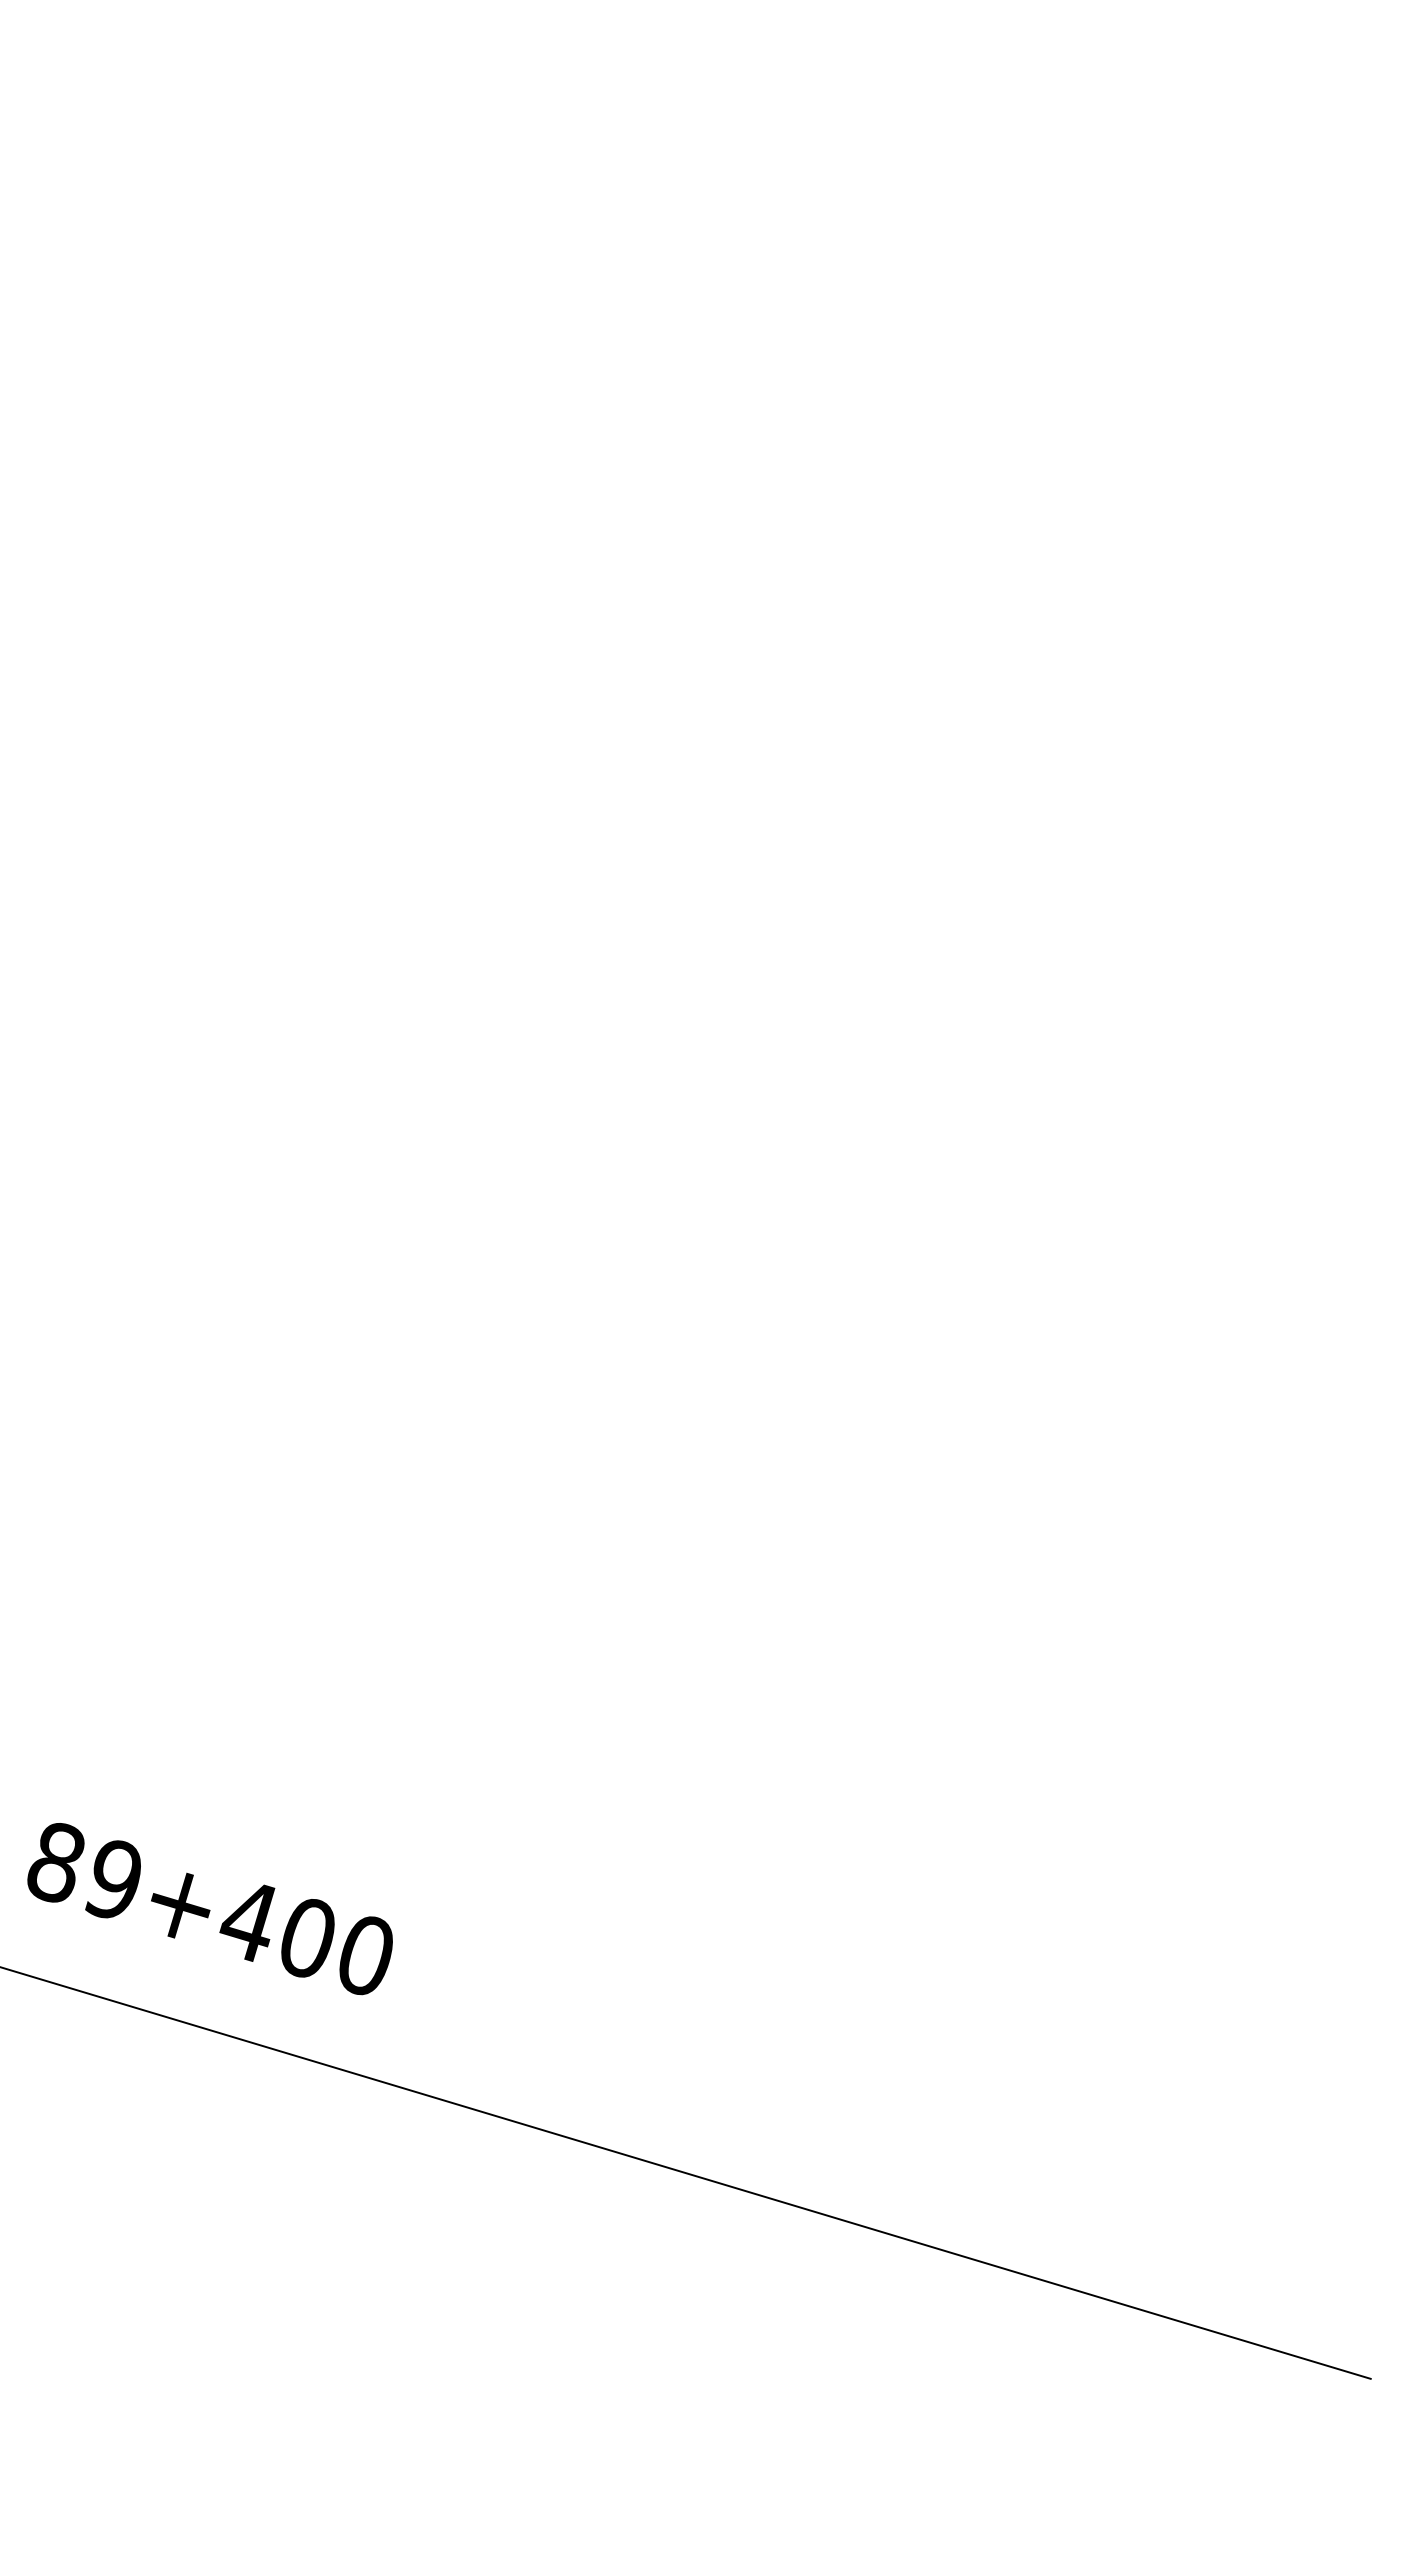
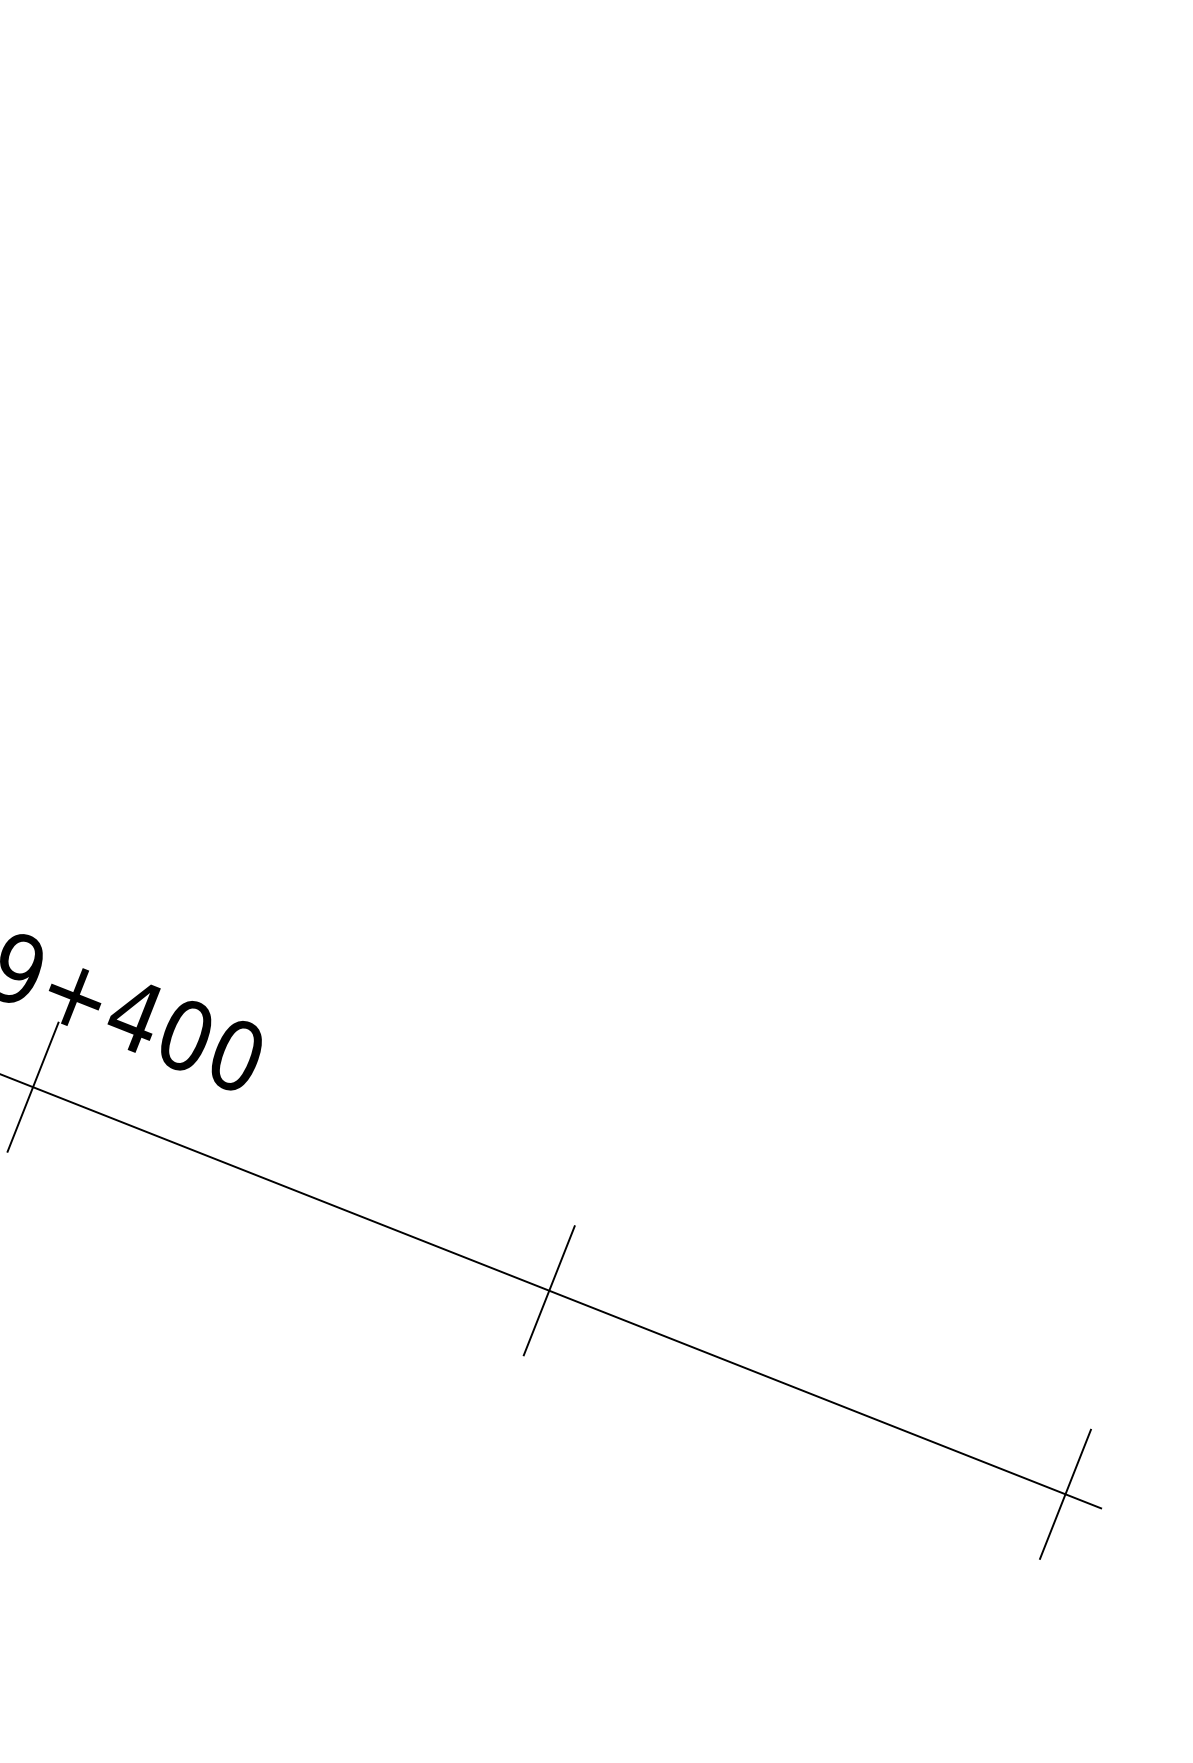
line: (142, 2009) -> (33, 1086), added
line: (735, 2188) -> (548, 1290), added
line: (1329, 2366) -> (1065, 1494), added

